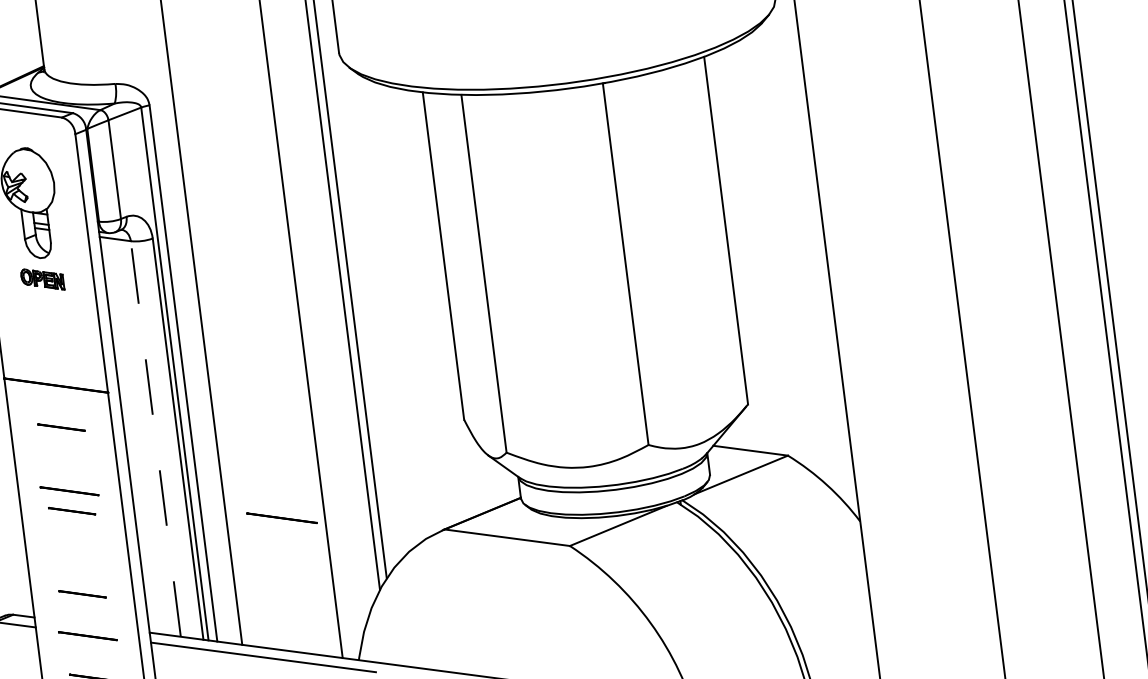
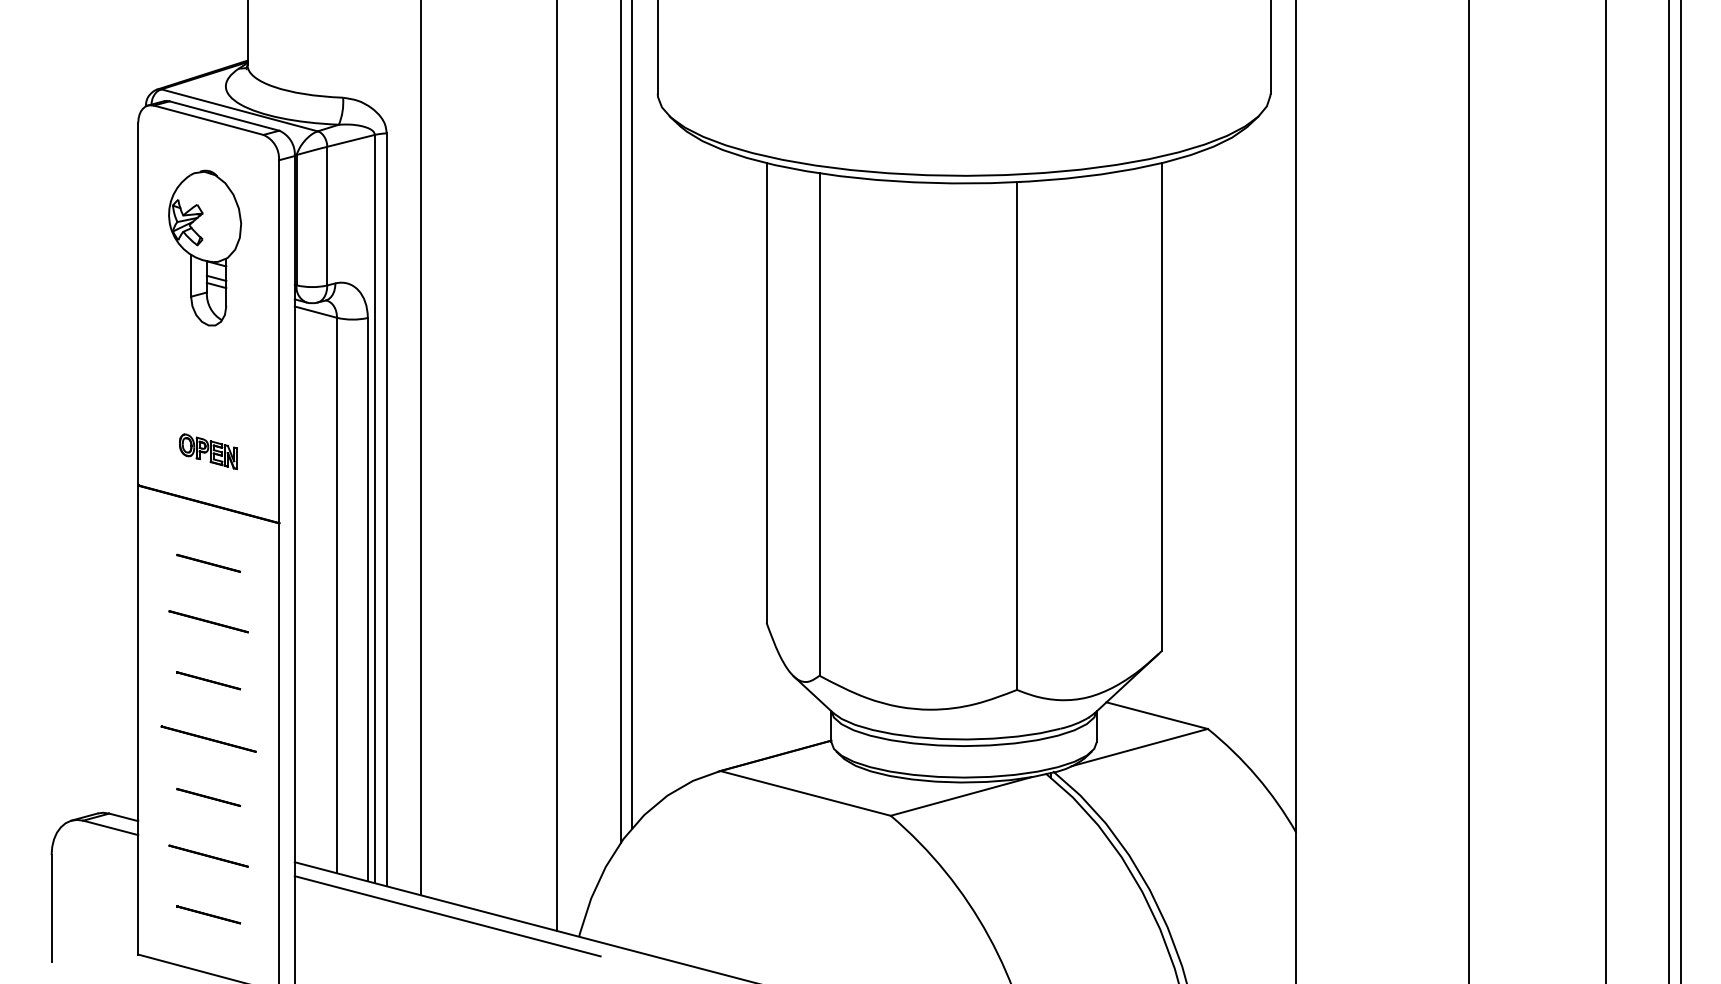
part: (42, 279) -> (208, 451), moved
line: (156, 438) -> (337, 595), dashed -> solid
line: (69, 491) -> (208, 621), moved
line: (281, 517) -> (208, 738), moved

